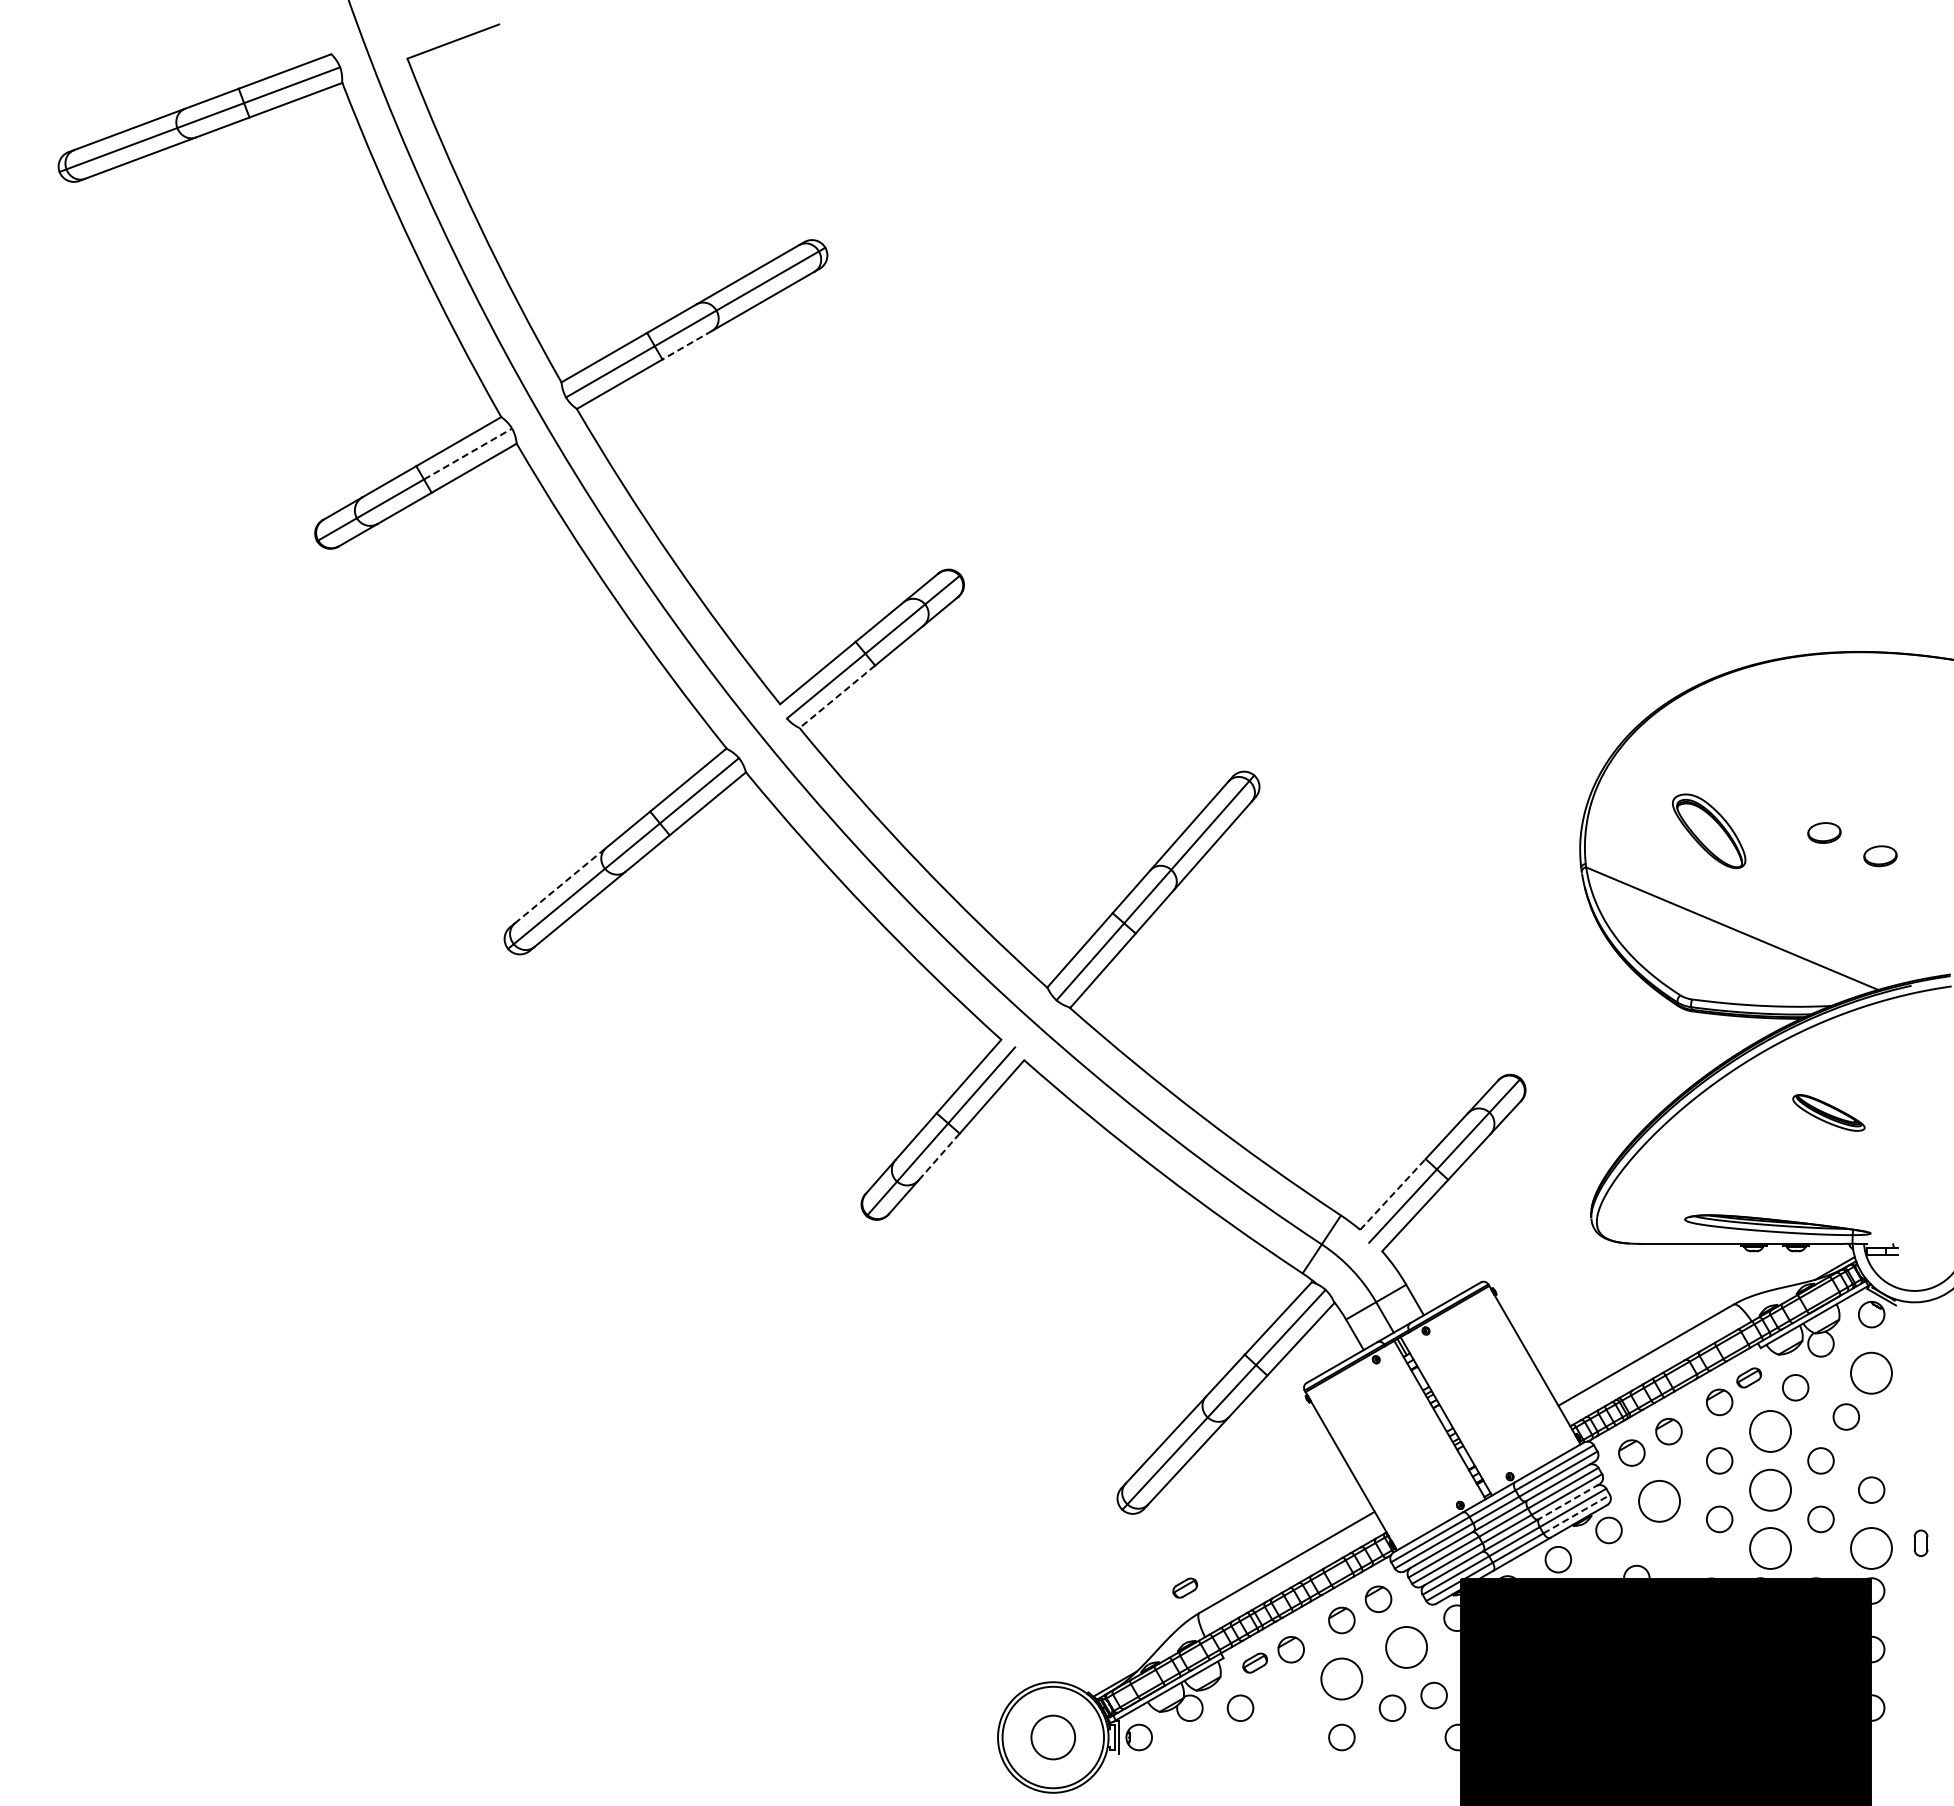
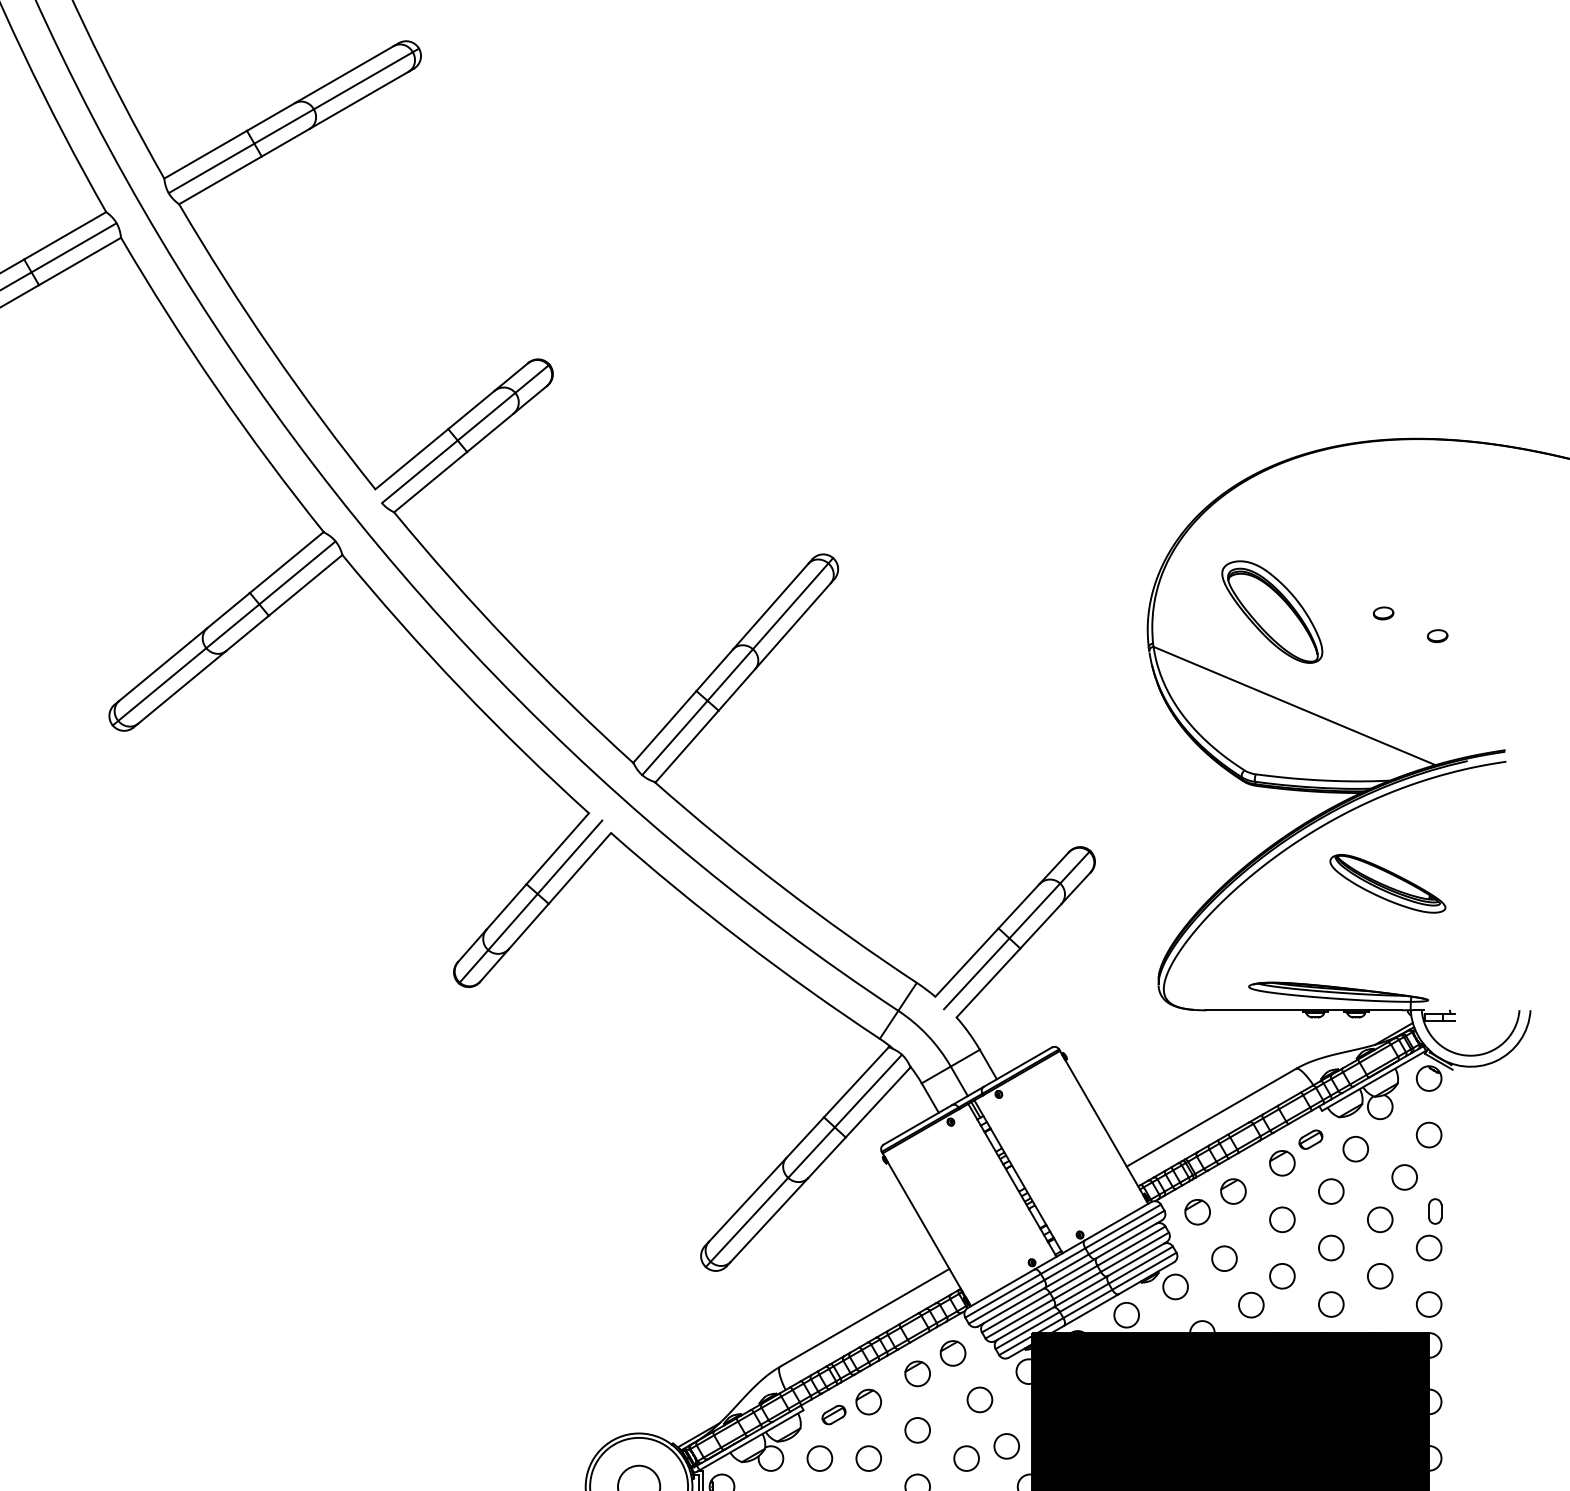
line: (687, 345) -> (285, 142), dashed -> solid
line: (468, 454) -> (74, 248), dashed -> solid
line: (837, 697) -> (430, 482), dashed -> solid
part: (1708, 830) -> (1271, 611), size x1.43
part: (1824, 832) -> (1383, 613), size x0.62
part: (1880, 856) -> (1437, 636), size x0.62
line: (560, 885) -> (163, 664), dashed -> solid
part: (1828, 1112) -> (1387, 883), size x1.67
line: (938, 1157) -> (528, 926), dashed -> solid
line: (1393, 1194) -> (967, 962), dashed -> solid
circle: (1871, 1372) -> (1428, 1134), size x0.62
circle: (1769, 1431) -> (1330, 1191), size x0.62
circle: (1769, 1489) -> (1330, 1247), size x0.62
circle: (1659, 1500) -> (1224, 1258), size x0.62
line: (1568, 1502) -> (1136, 1259), dashed -> solid
line: (1577, 1513) -> (1145, 1270), dashed -> solid
part: (1920, 1542) -> (1434, 1210), moved
circle: (1687, 1548) -> (1251, 1304), added
circle: (1769, 1548) -> (1330, 1304), size x0.62
circle: (1871, 1548) -> (1428, 1304), size x0.62
part: (1185, 1587) -> (766, 1342), removed
circle: (1405, 1647) -> (979, 1399), size x0.62
circle: (1341, 1678) -> (917, 1429), size x0.62
circle: (1290, 1707) -> (868, 1457), added

